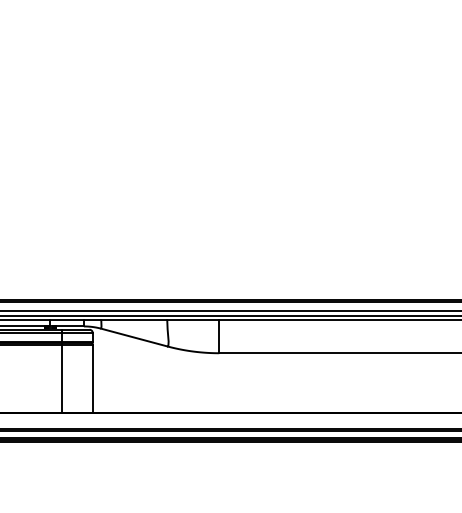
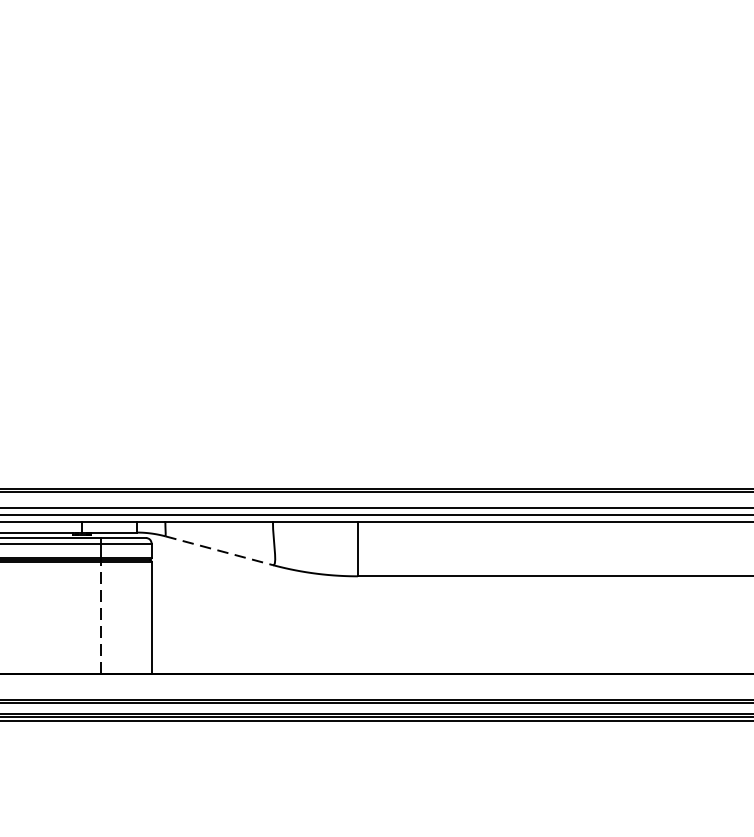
line: (134, 337) -> (219, 550), solid -> dashed
line: (62, 378) -> (102, 617), solid -> dashed

